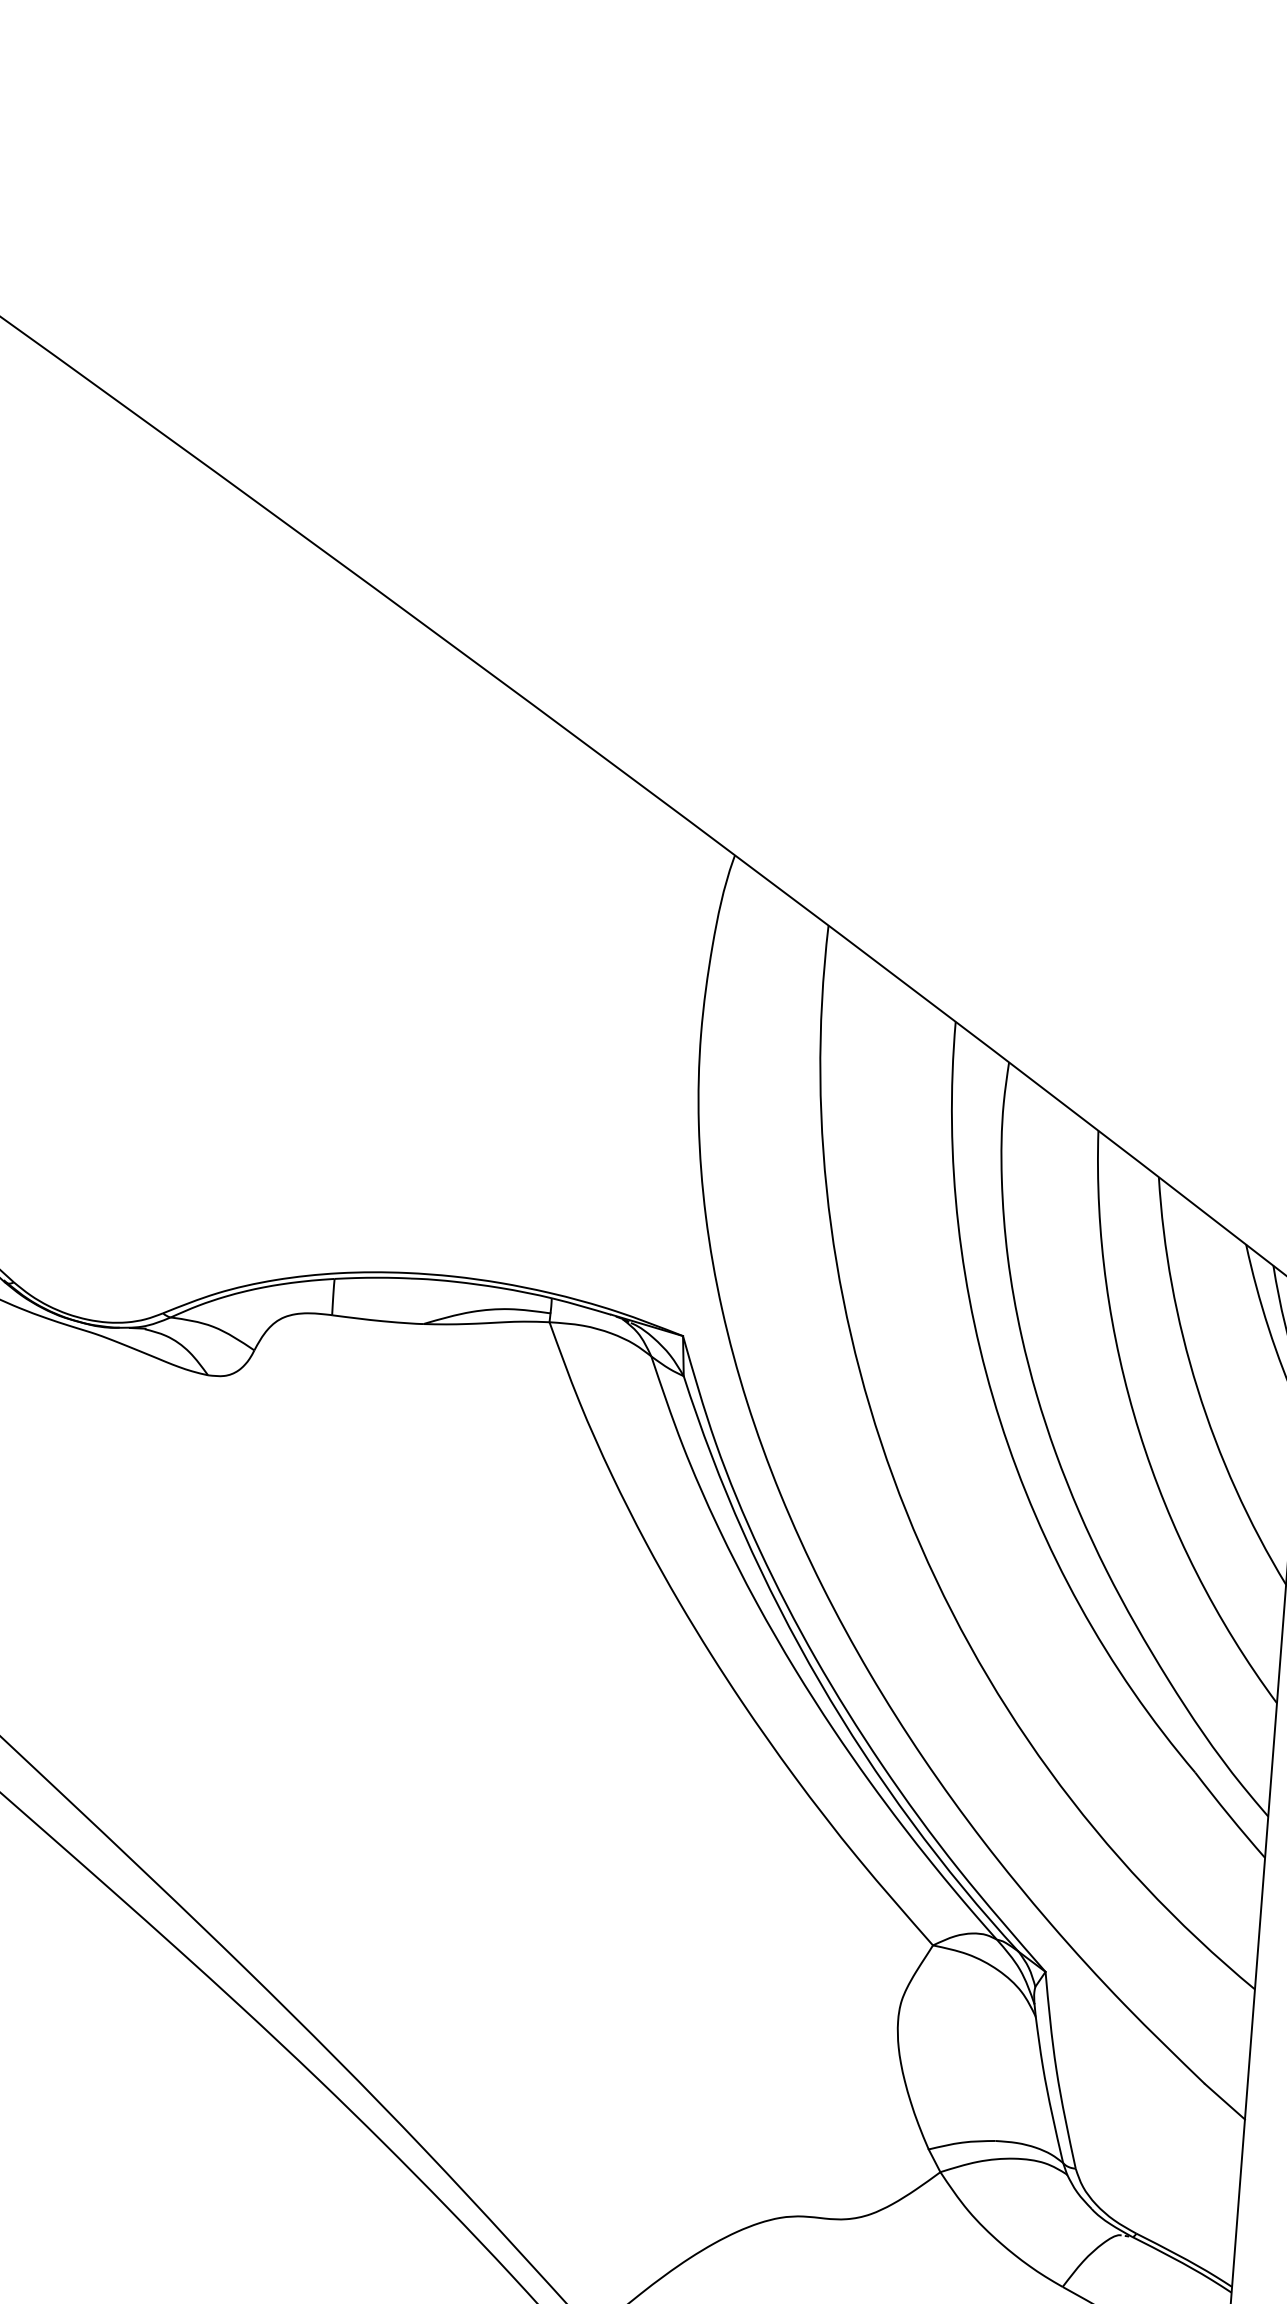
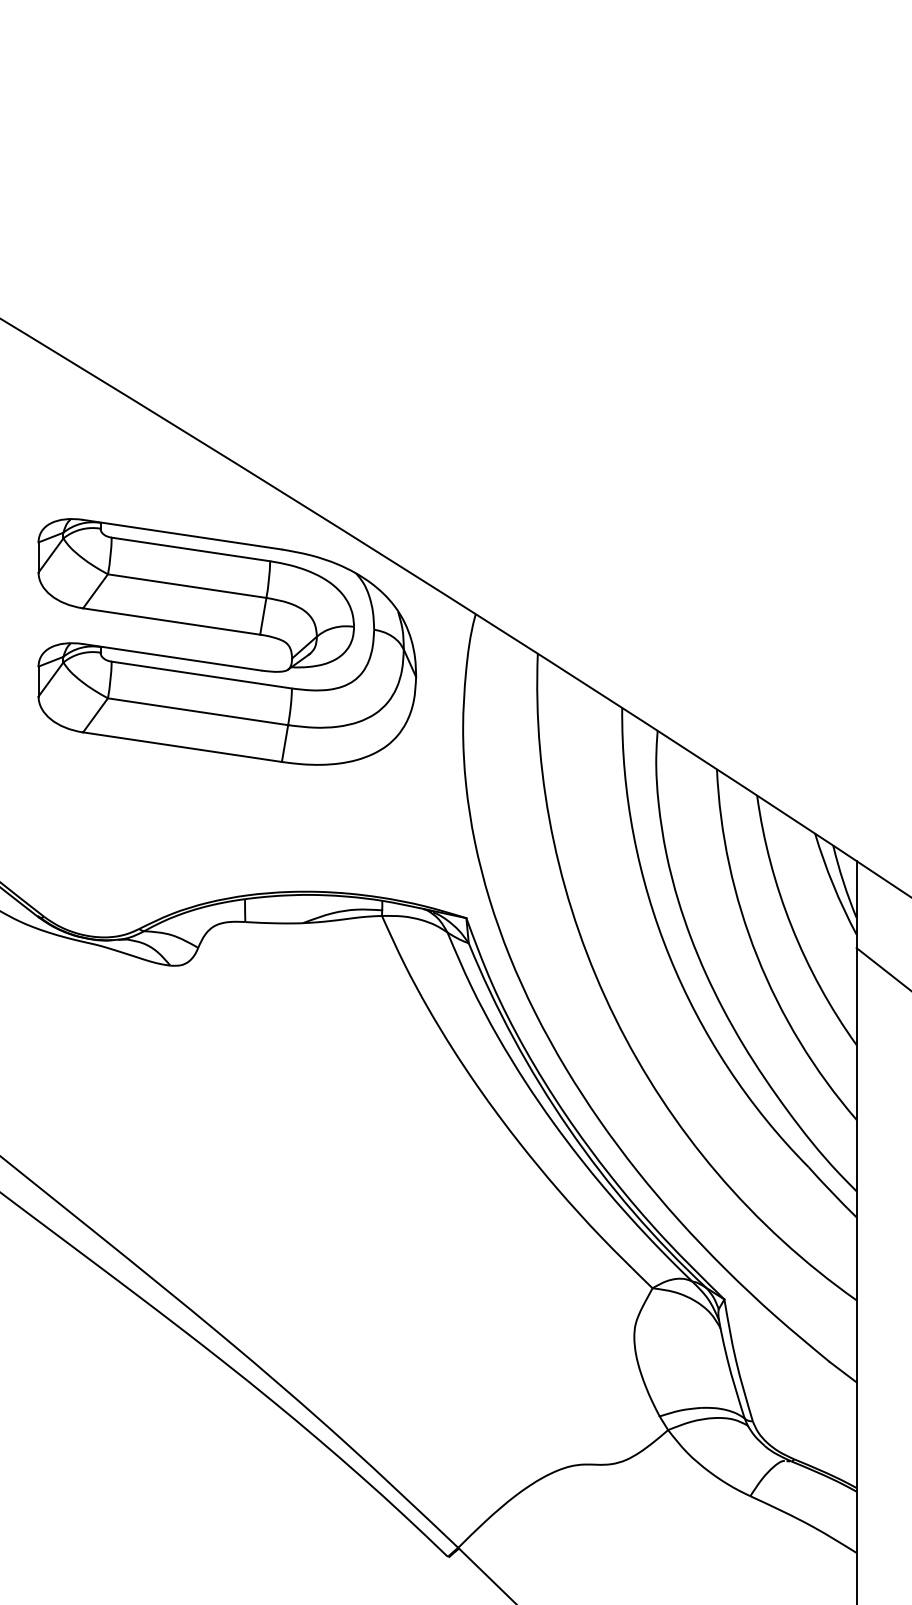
part: (344, 852) -> (230, 631), added

